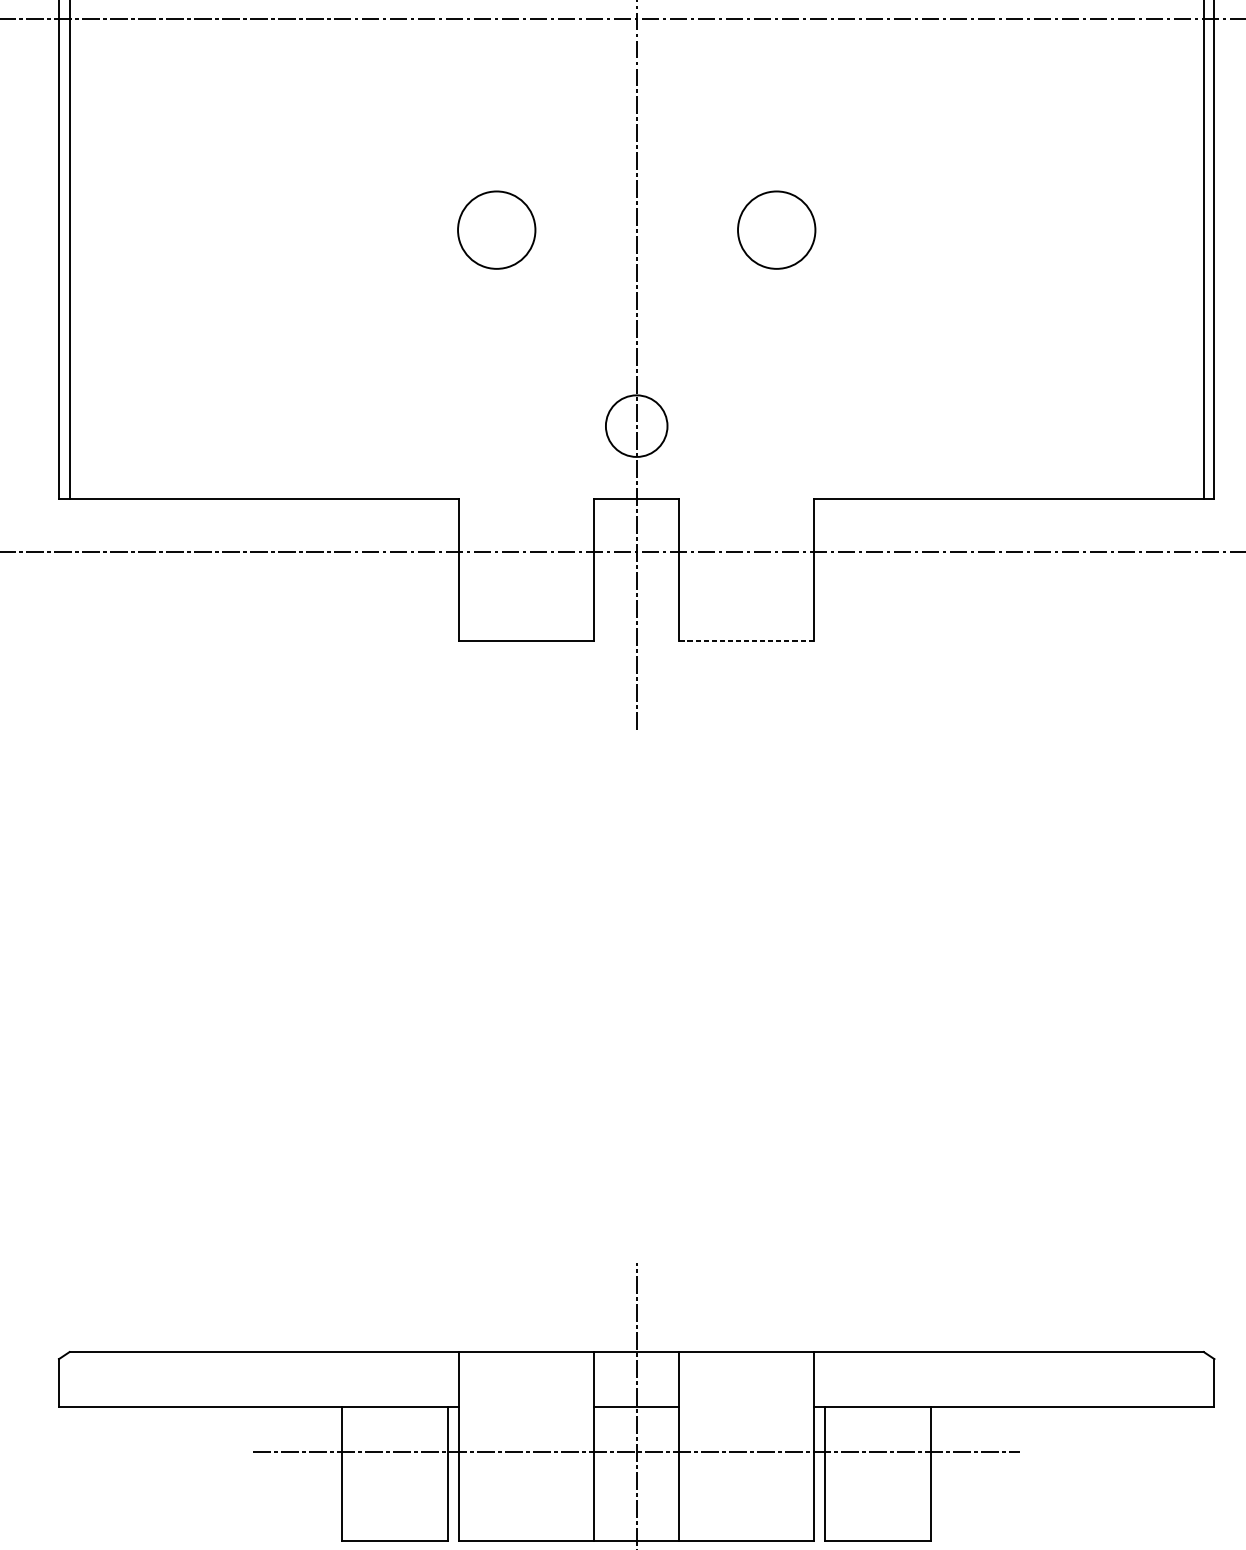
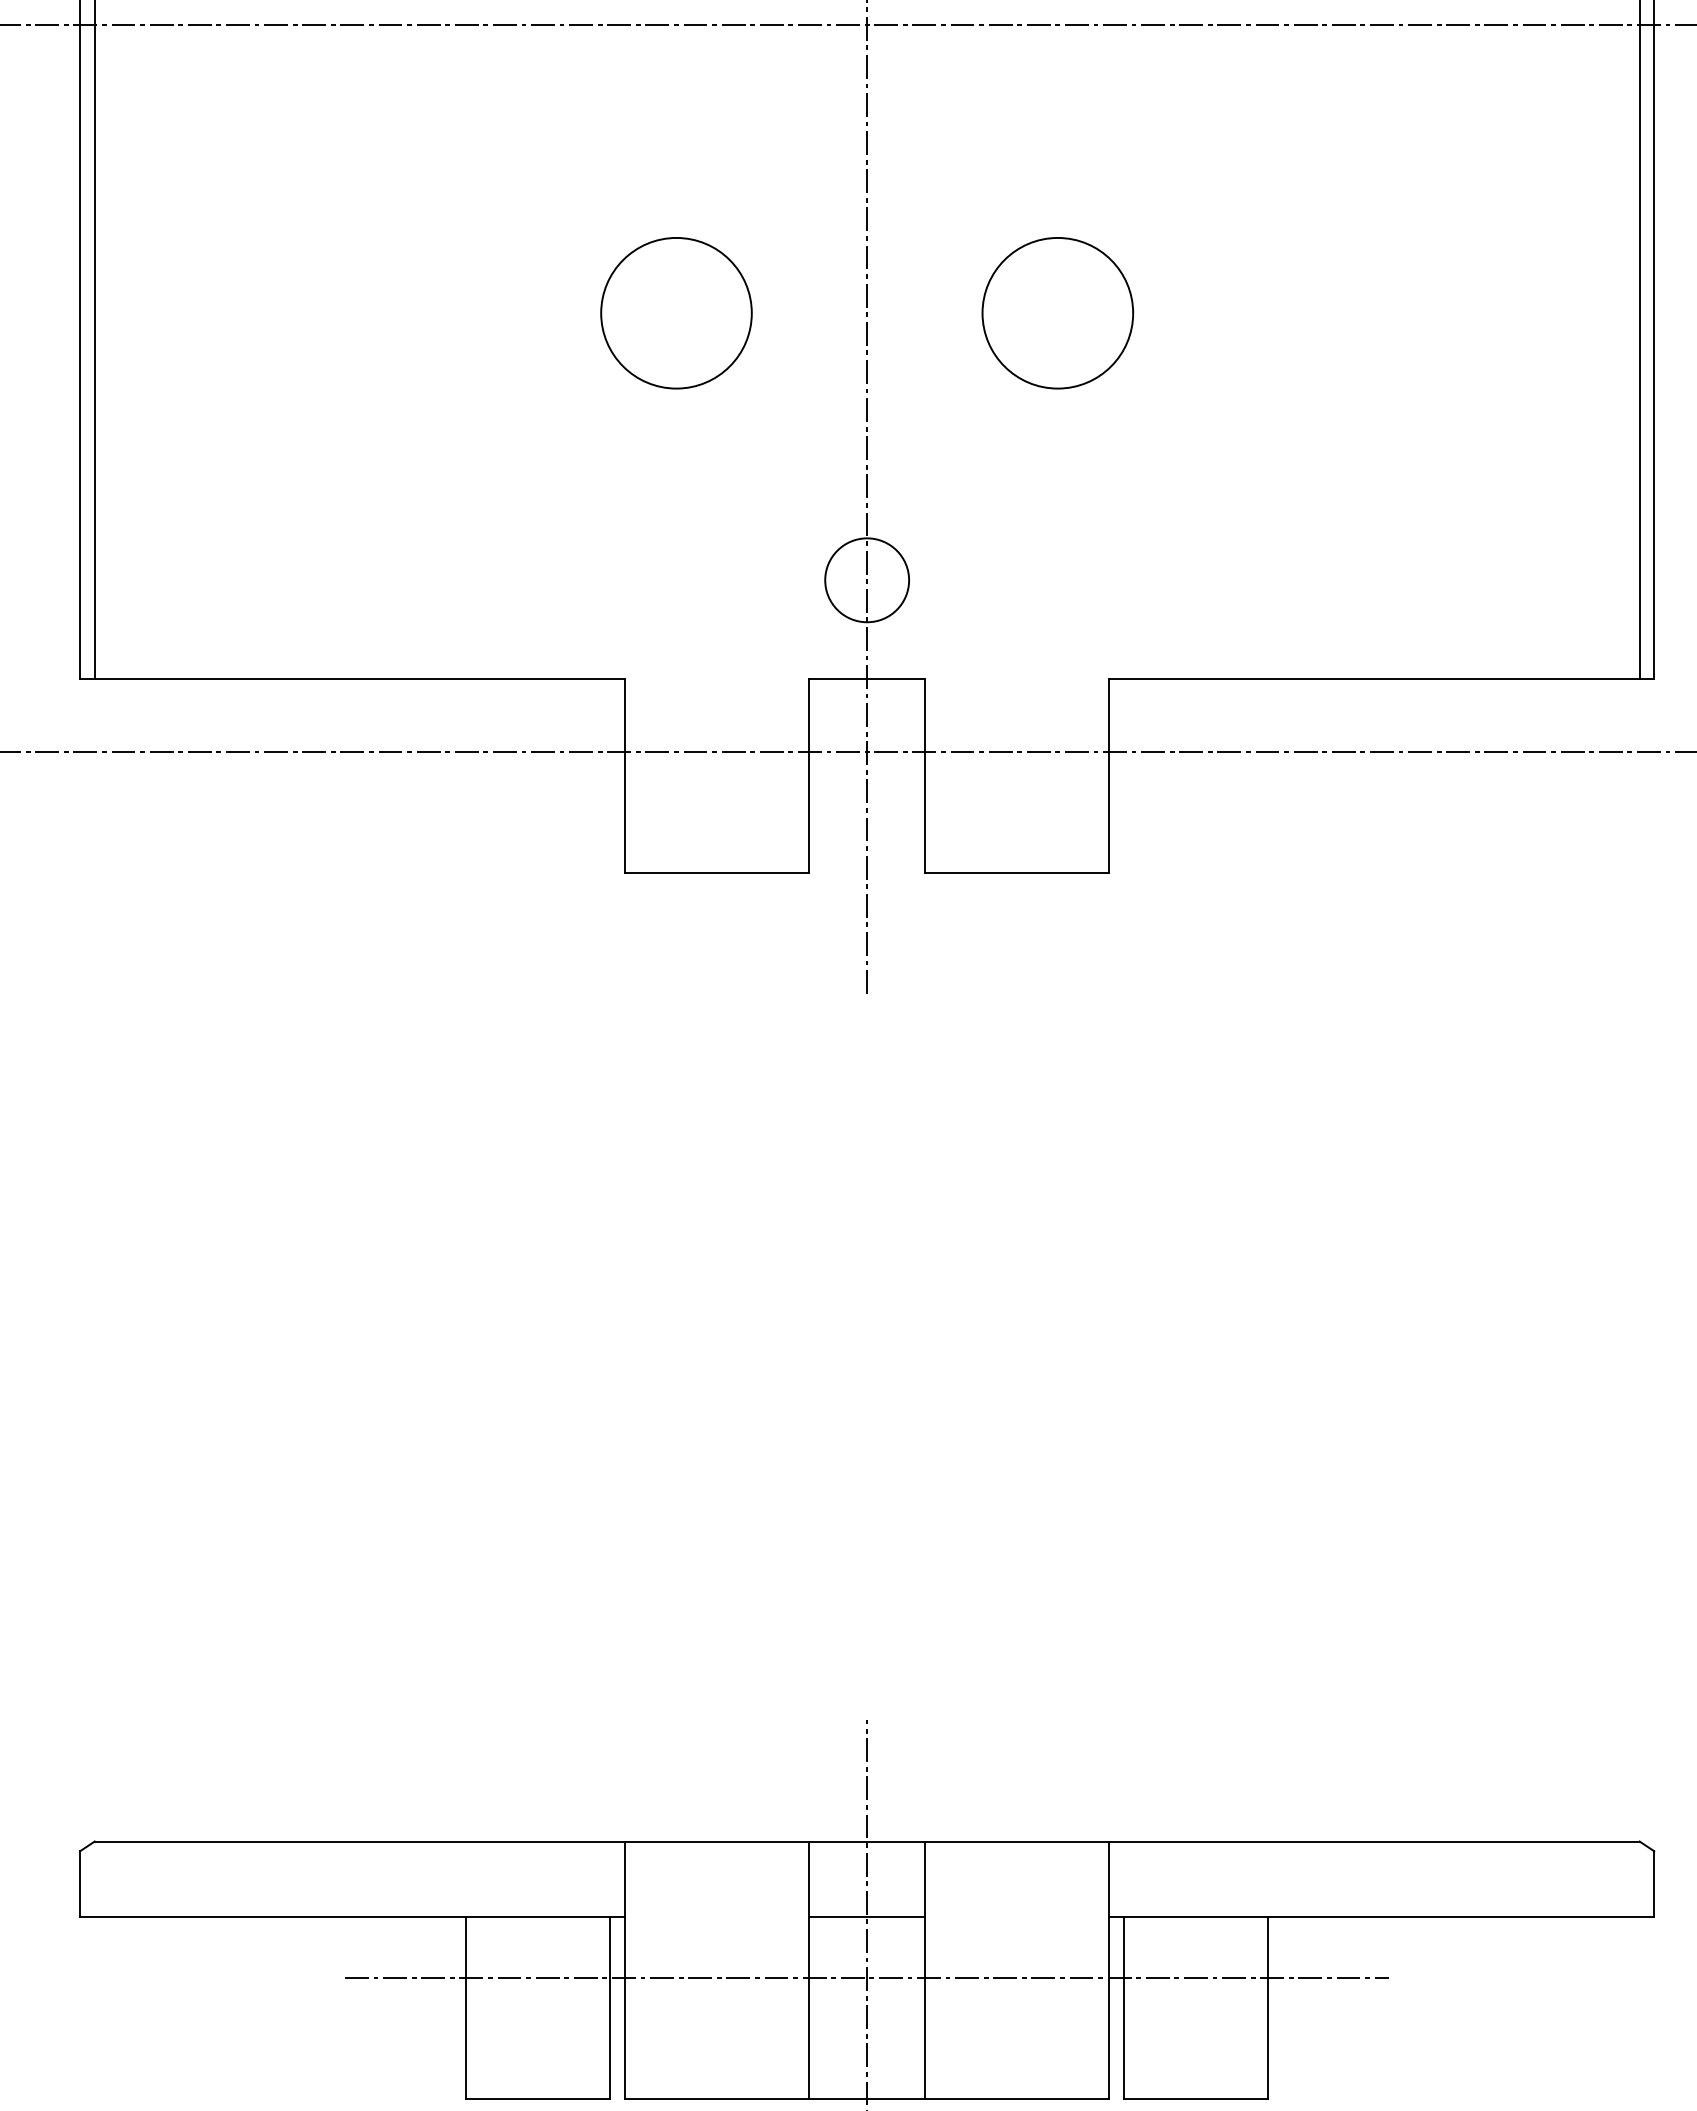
circle: (496, 230) -> (676, 313), size x1.43
circle: (776, 230) -> (1057, 313), size x1.43
line: (747, 640) -> (1017, 872), dashed -> solid

